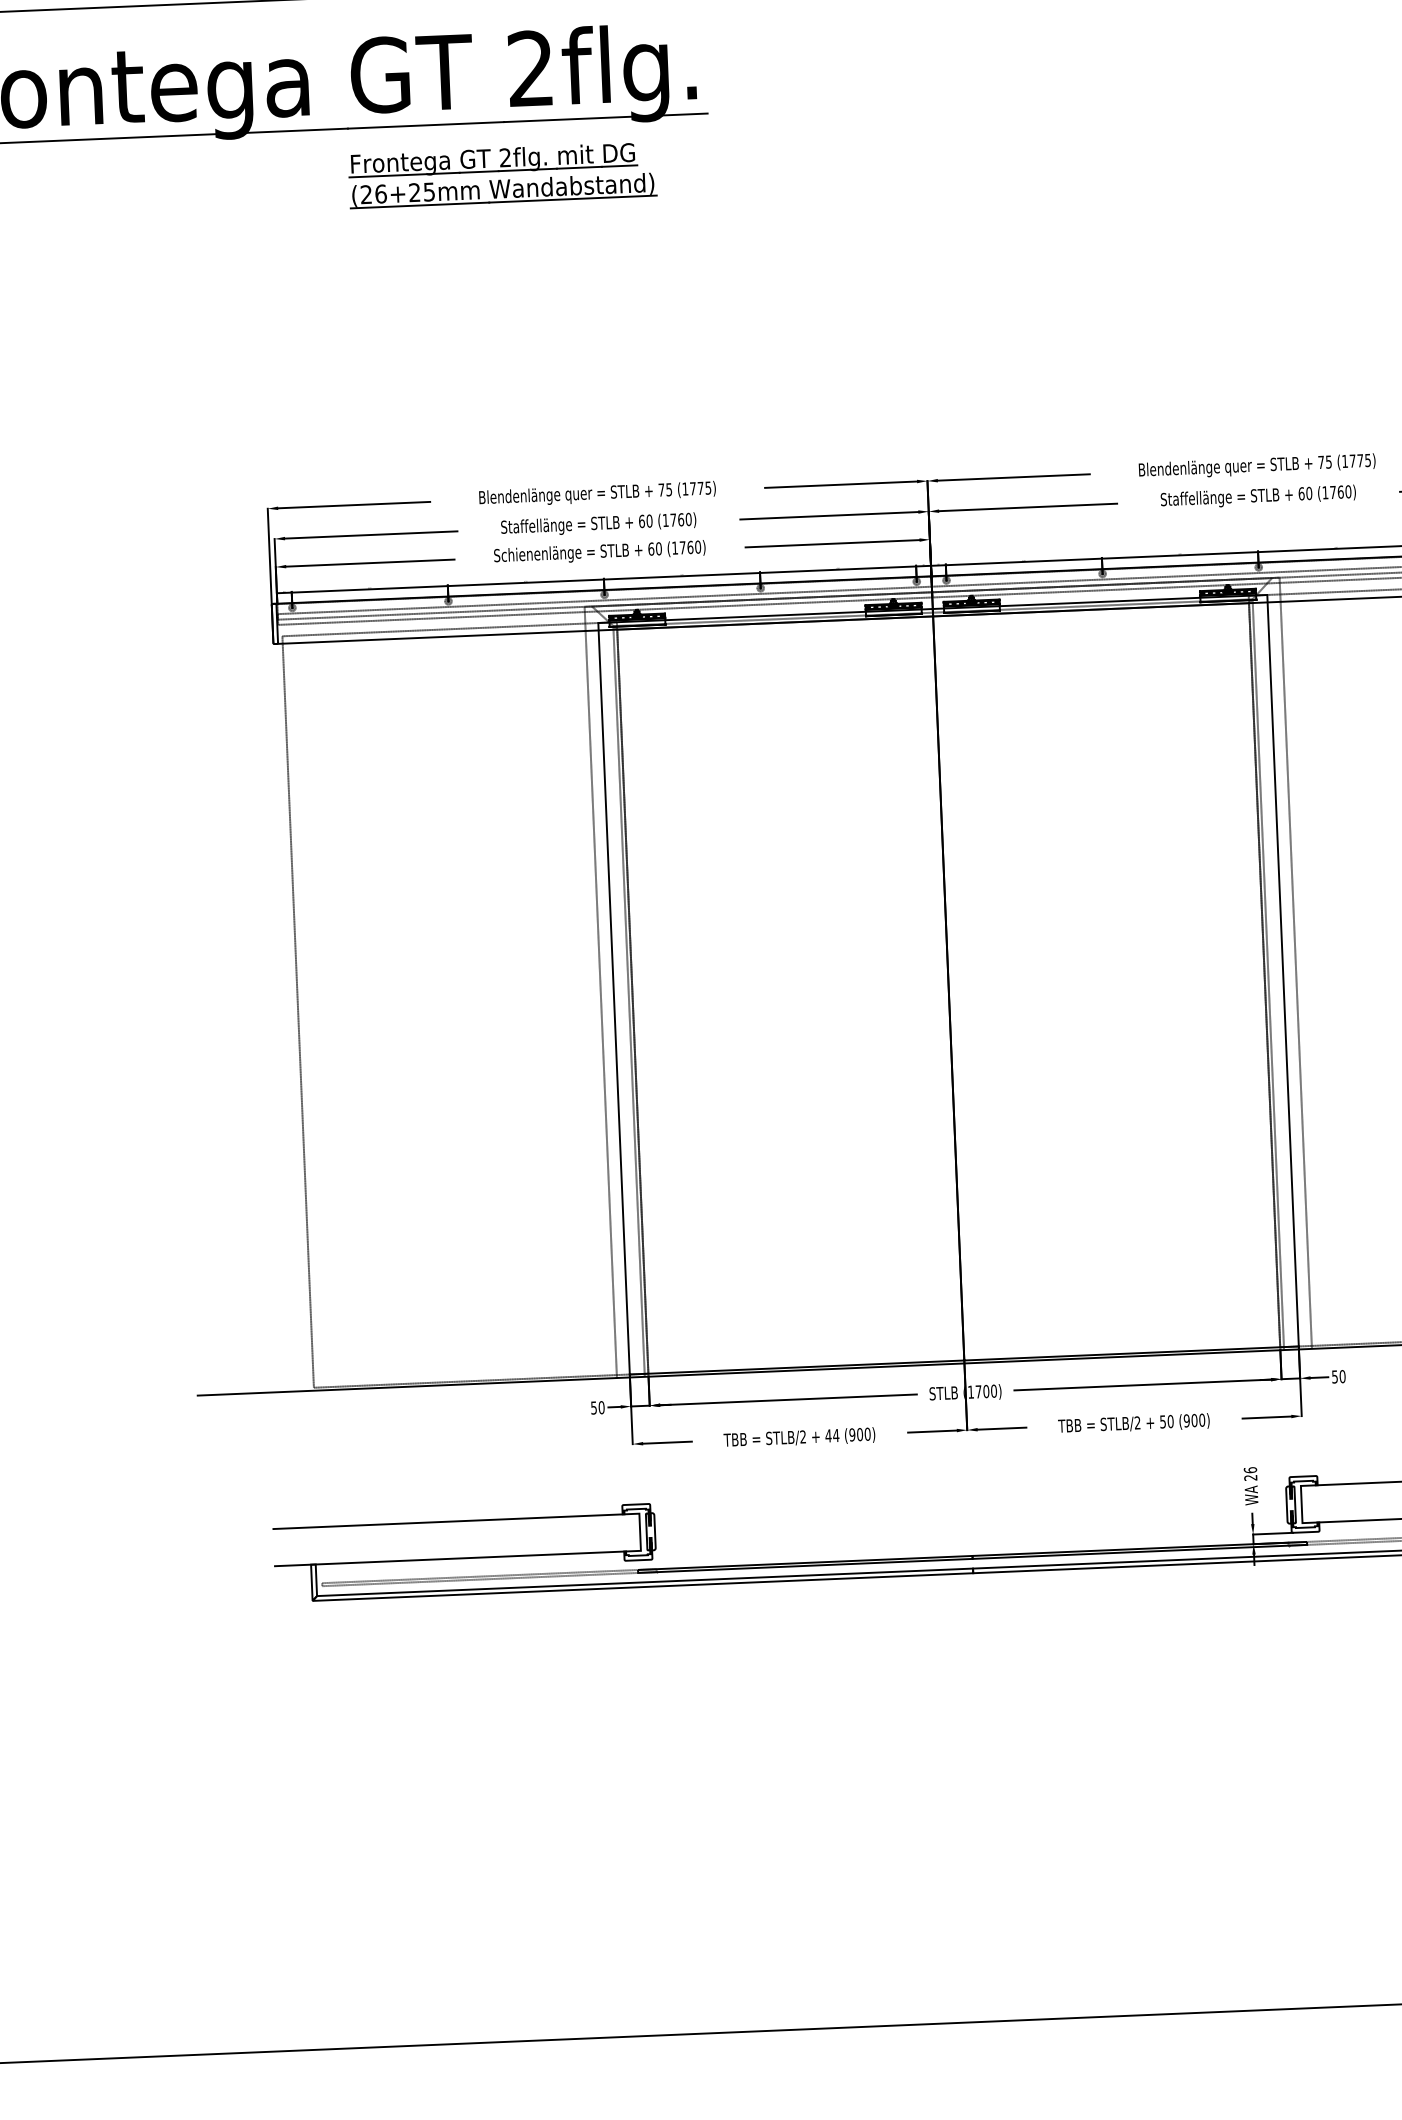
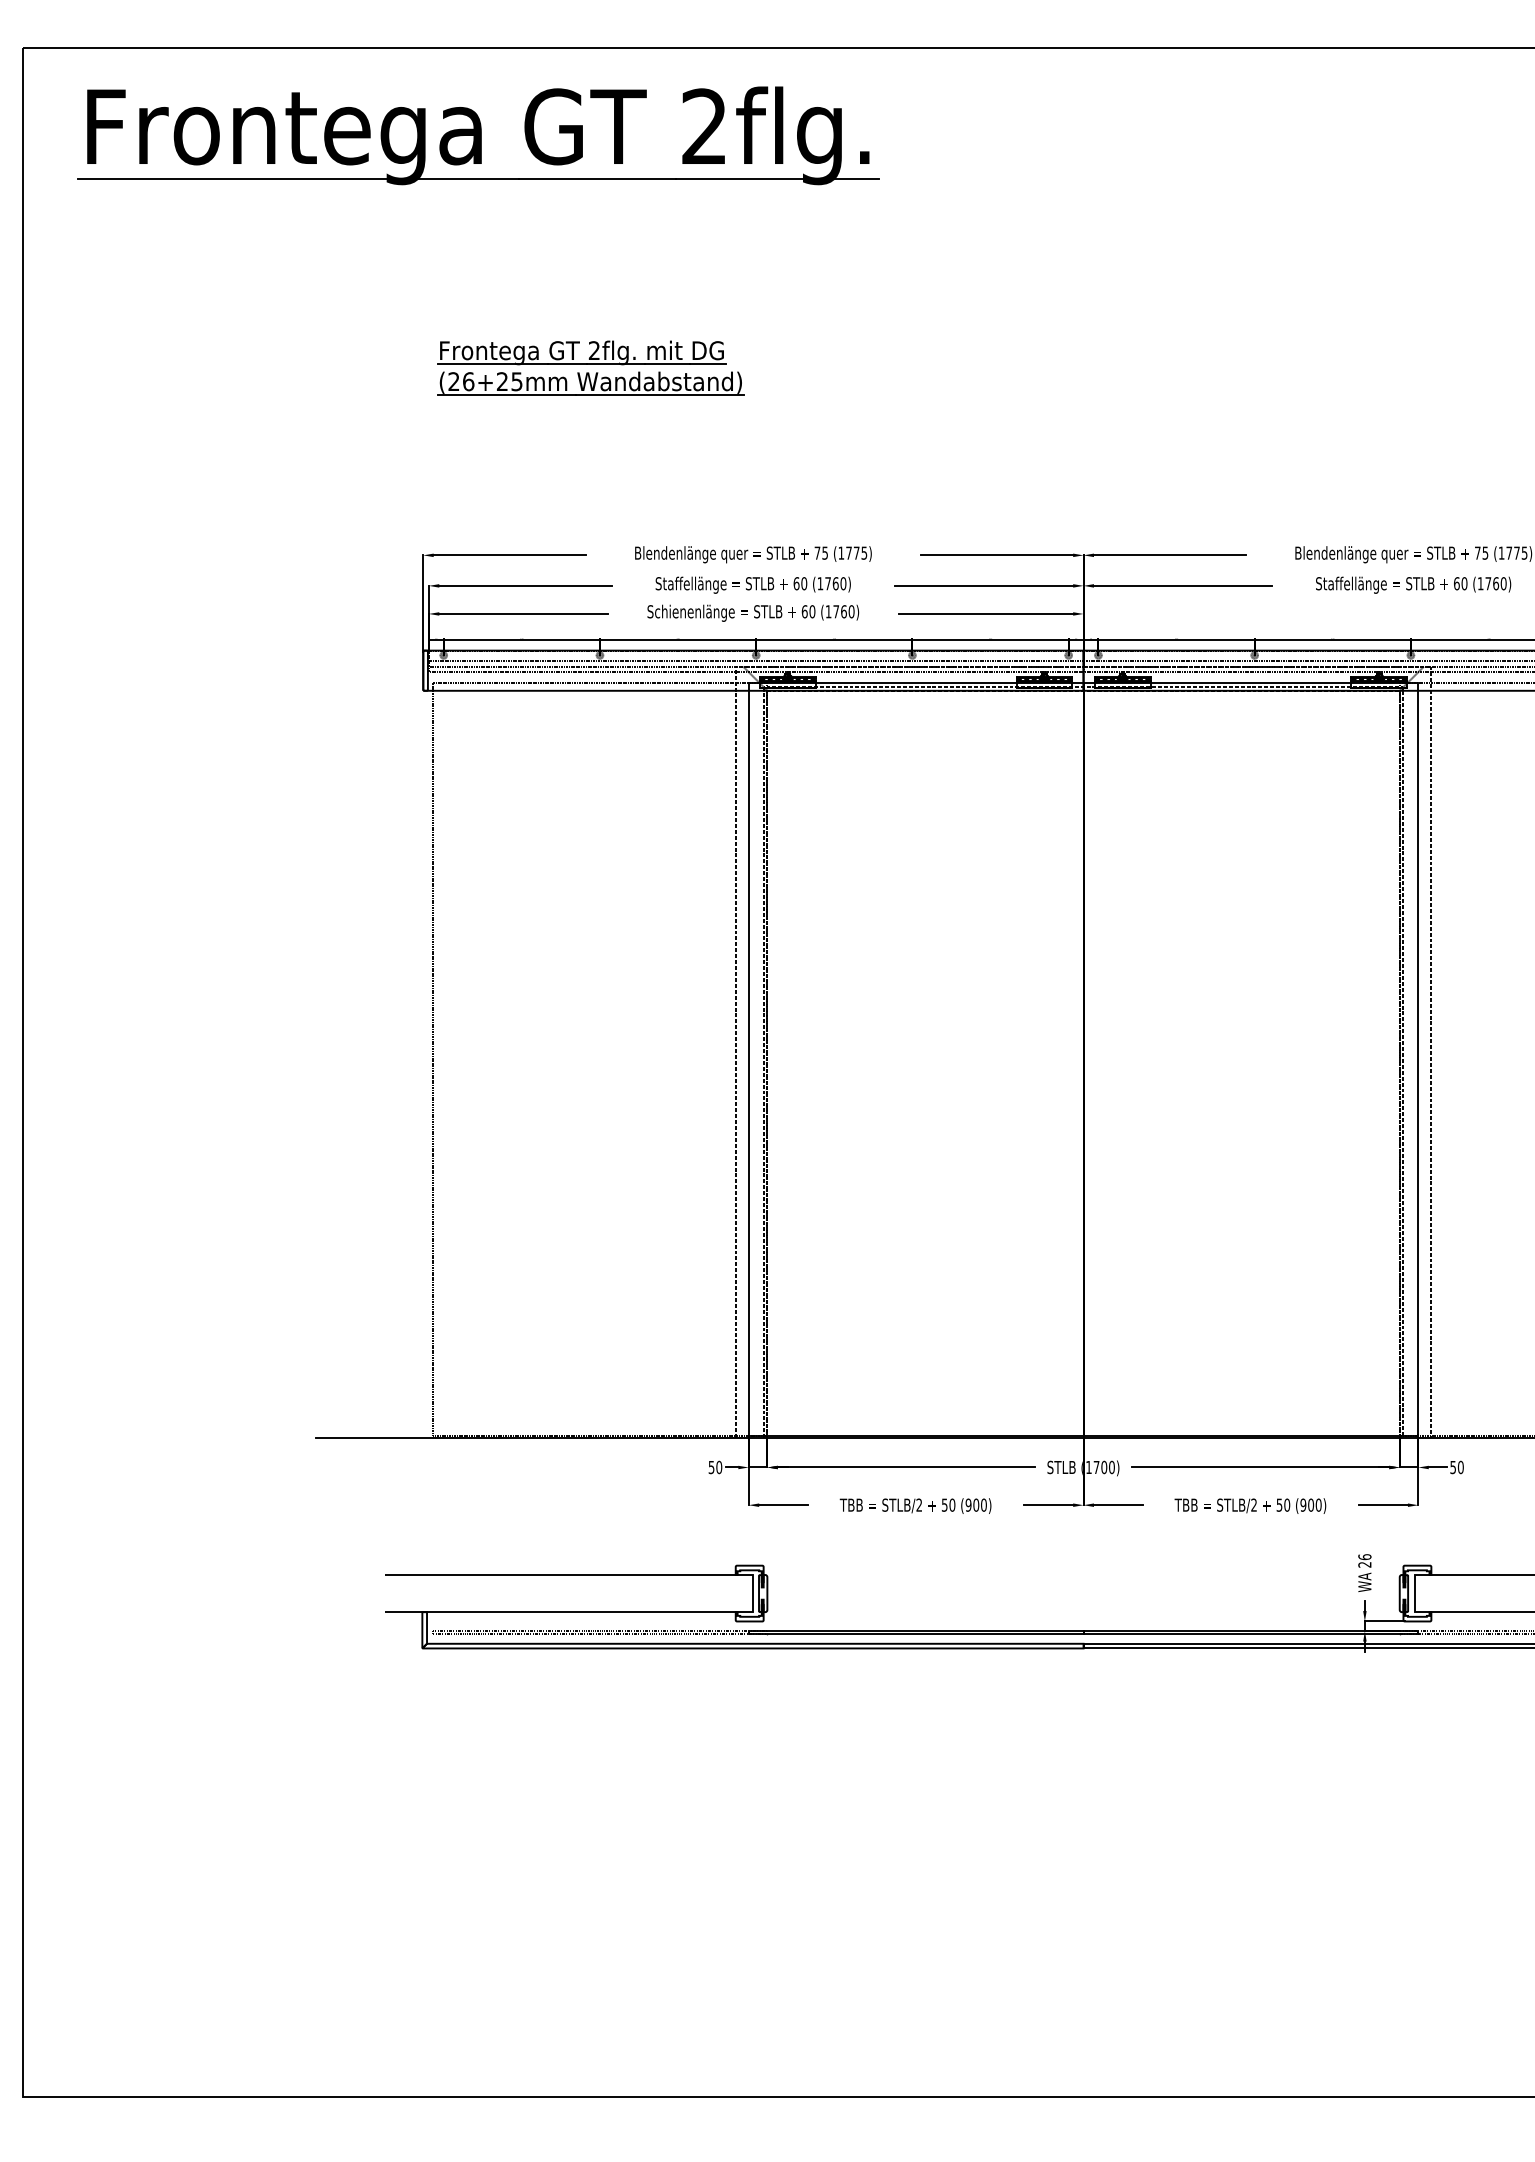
part: (502, 174) -> (590, 367), moved
text: (832, 1435) -> (948, 1504), 44 -> 50

